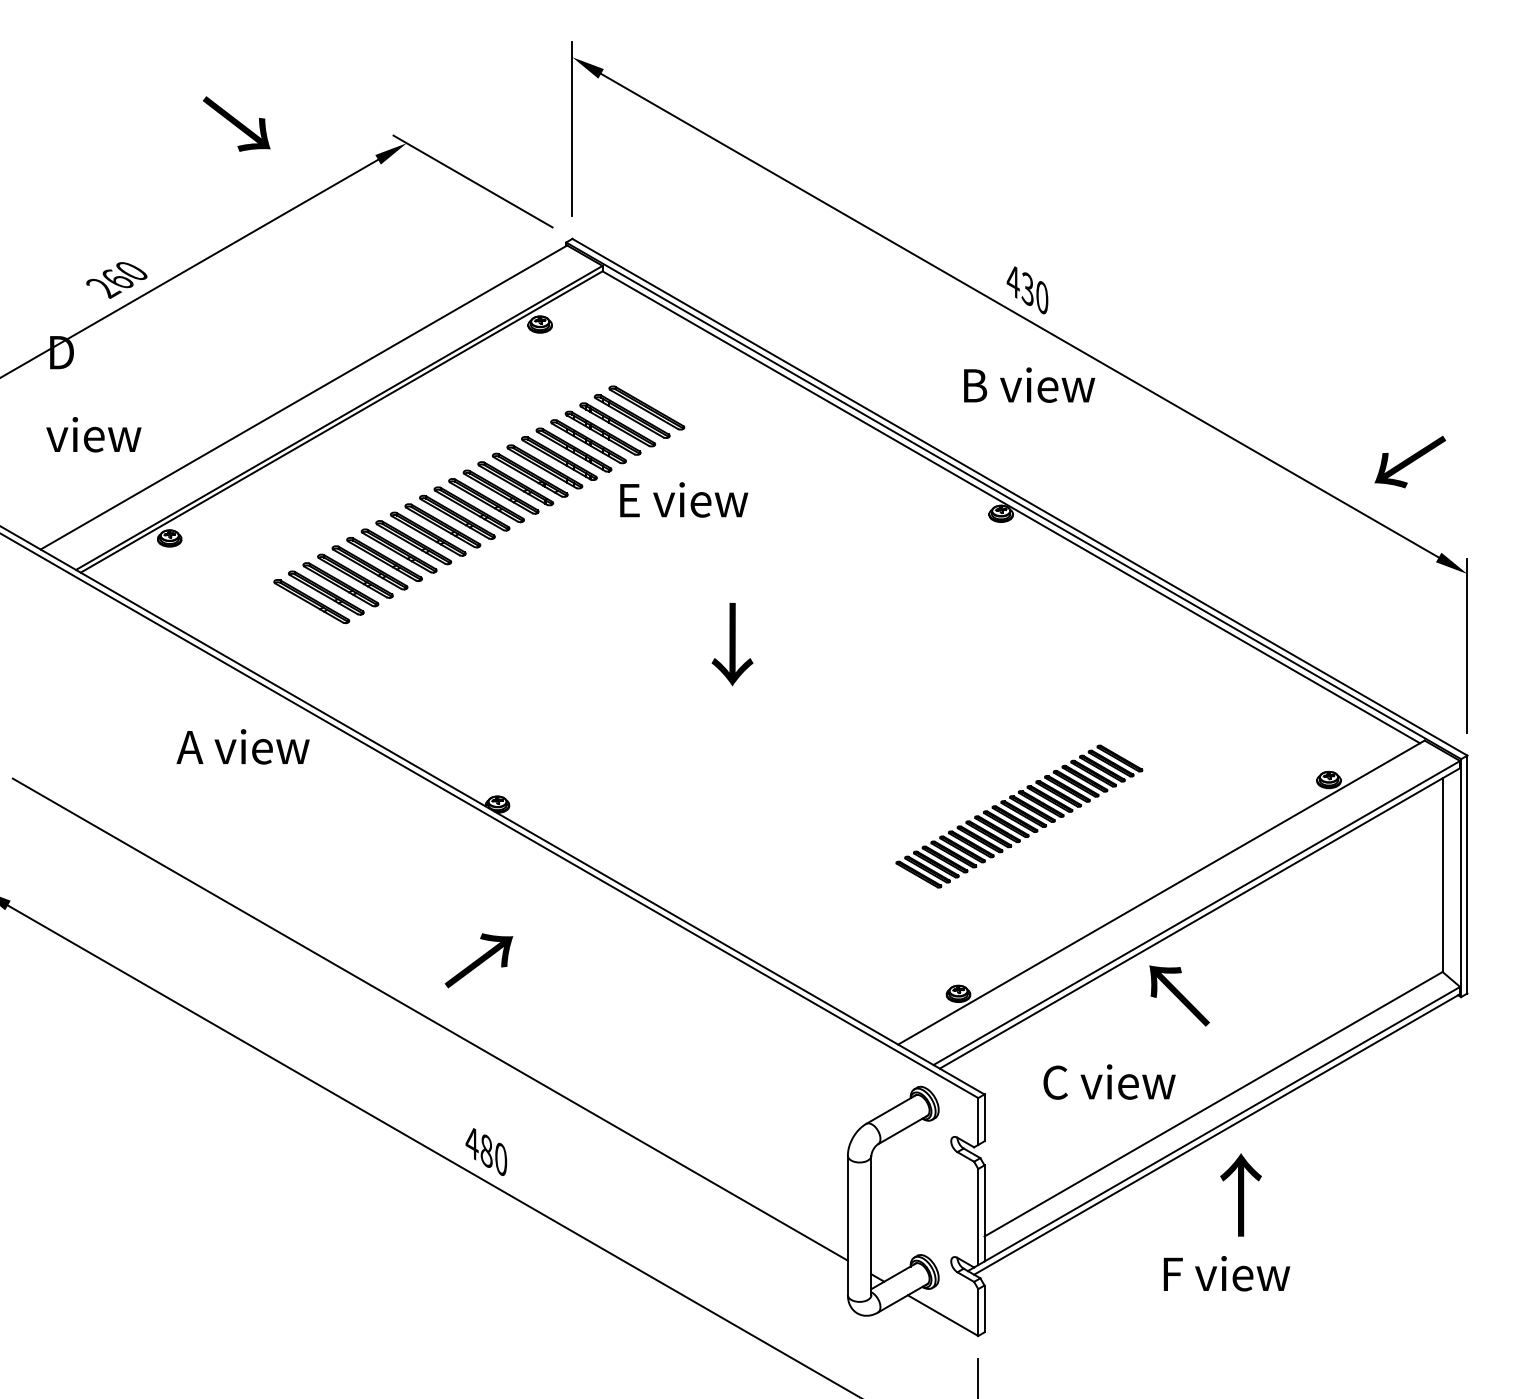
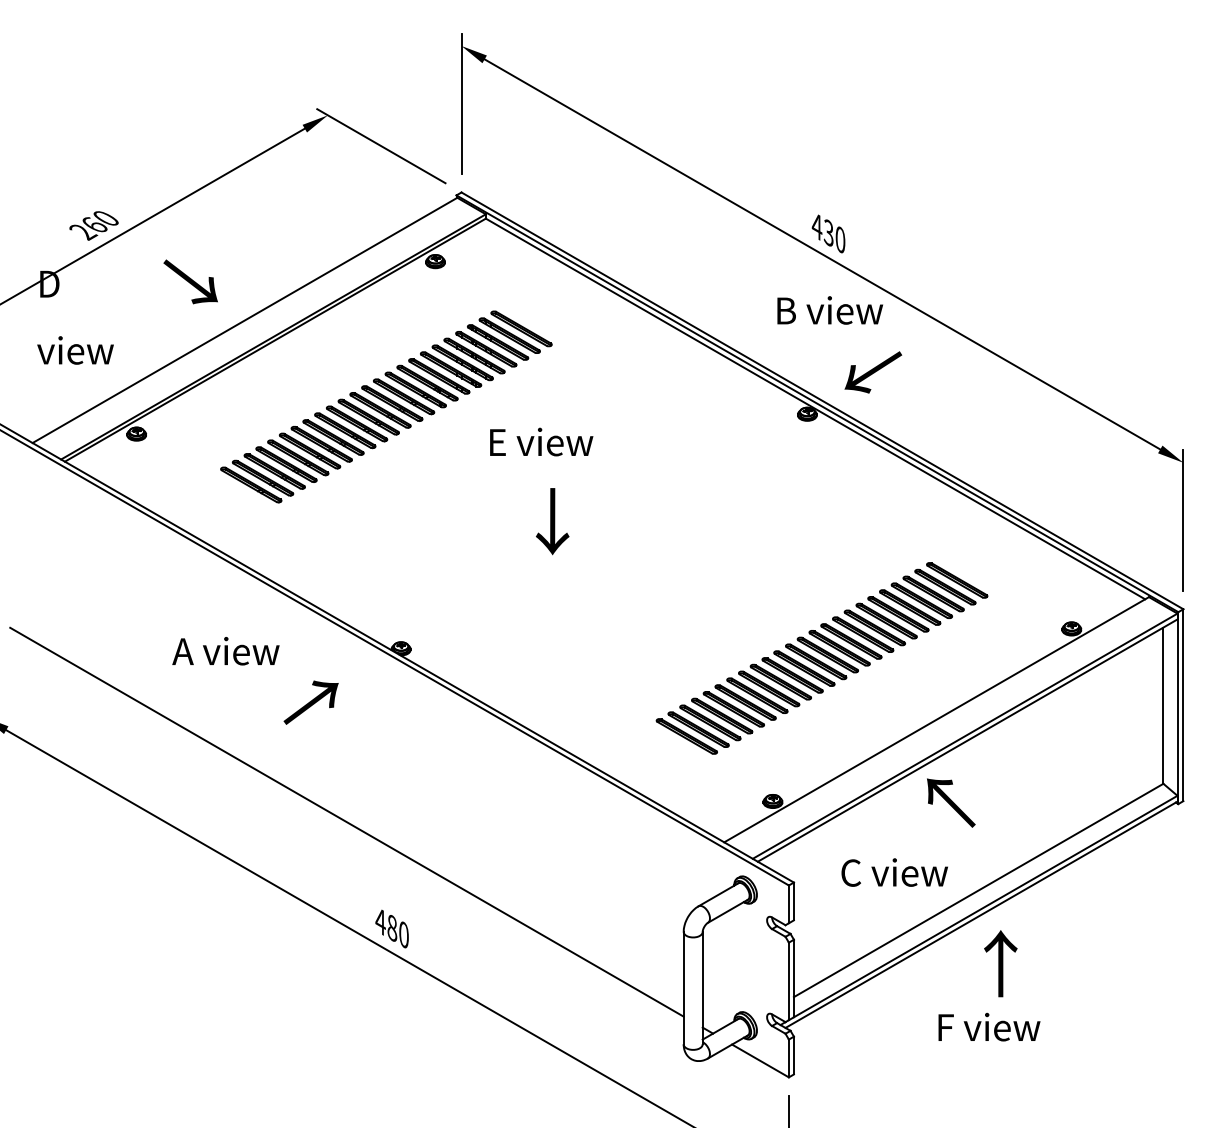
text: (236, 123) -> (190, 281), moved
text: (1410, 462) -> (873, 372), moved
text: (683, 499) -> (541, 441), moved
text: (732, 644) -> (552, 521), moved
text: (242, 747) -> (225, 651), moved
part: (1018, 816) -> (821, 658), size x1.67
text: (478, 960) -> (310, 702), moved

